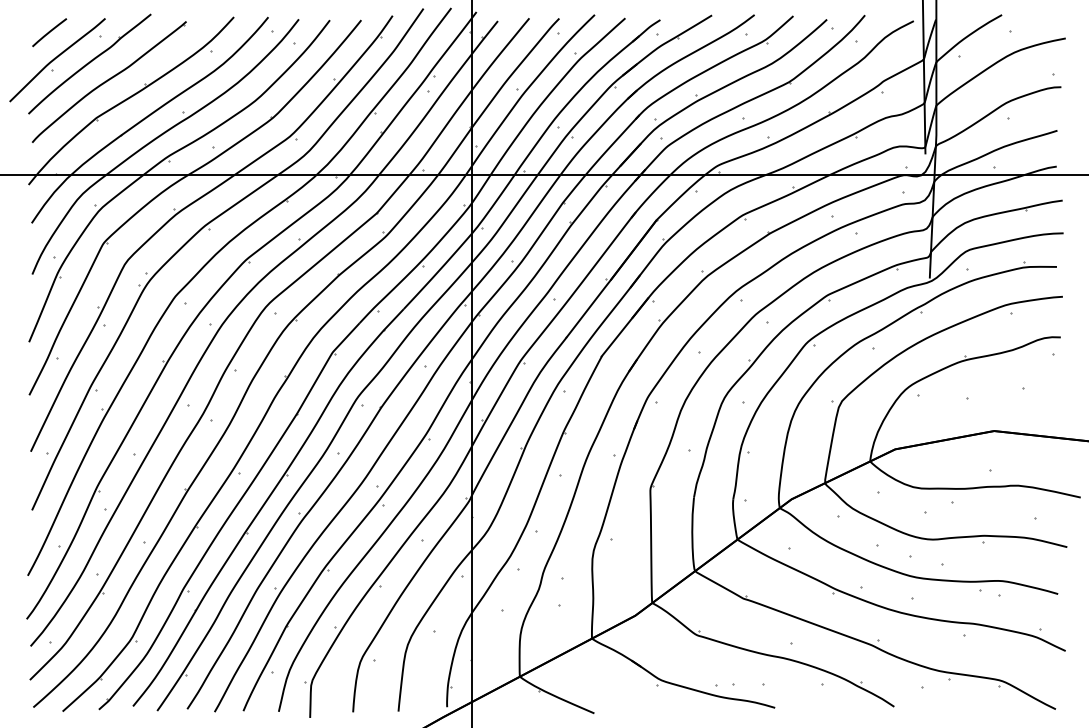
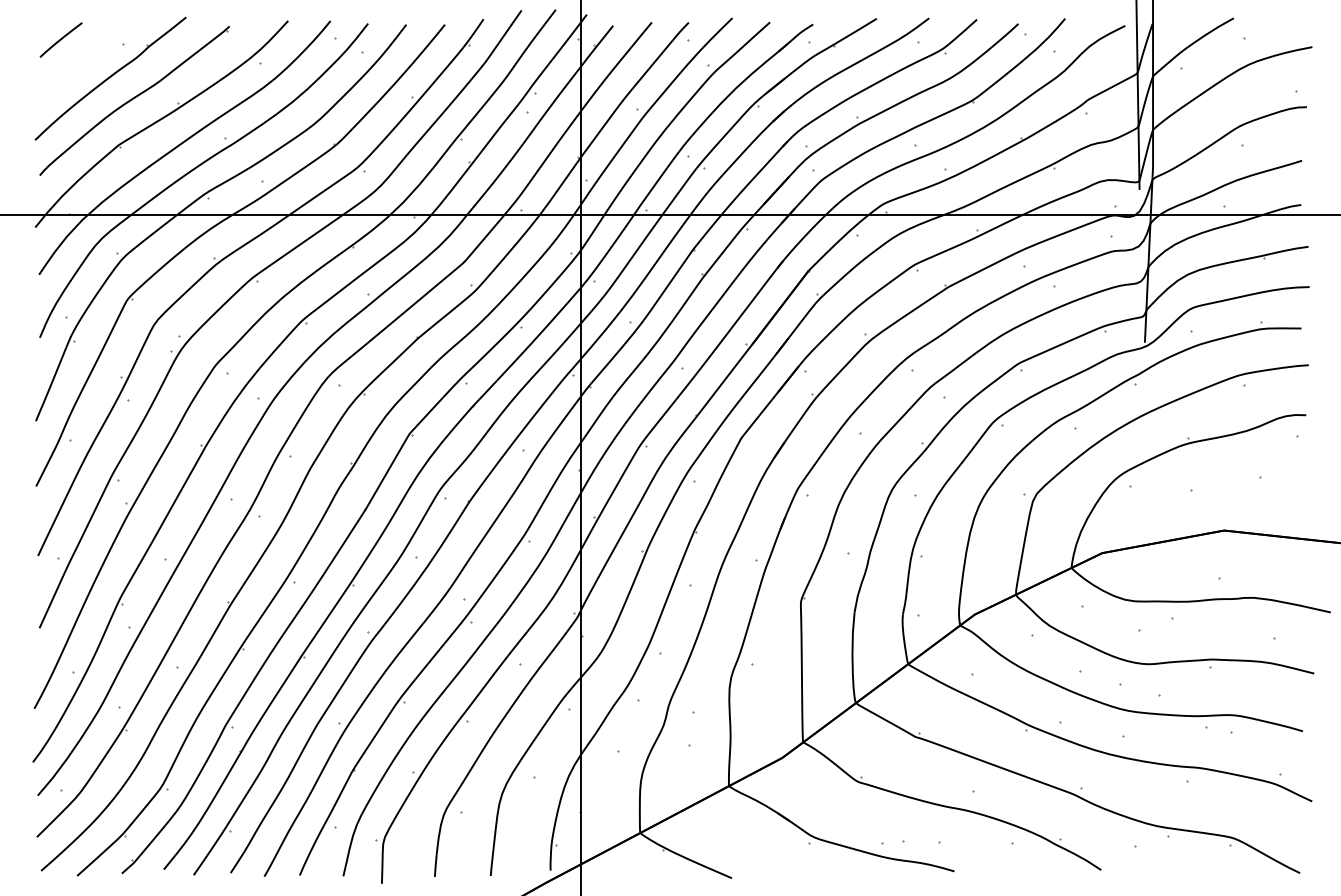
part: (57, 60) -> (70, 74), removed

